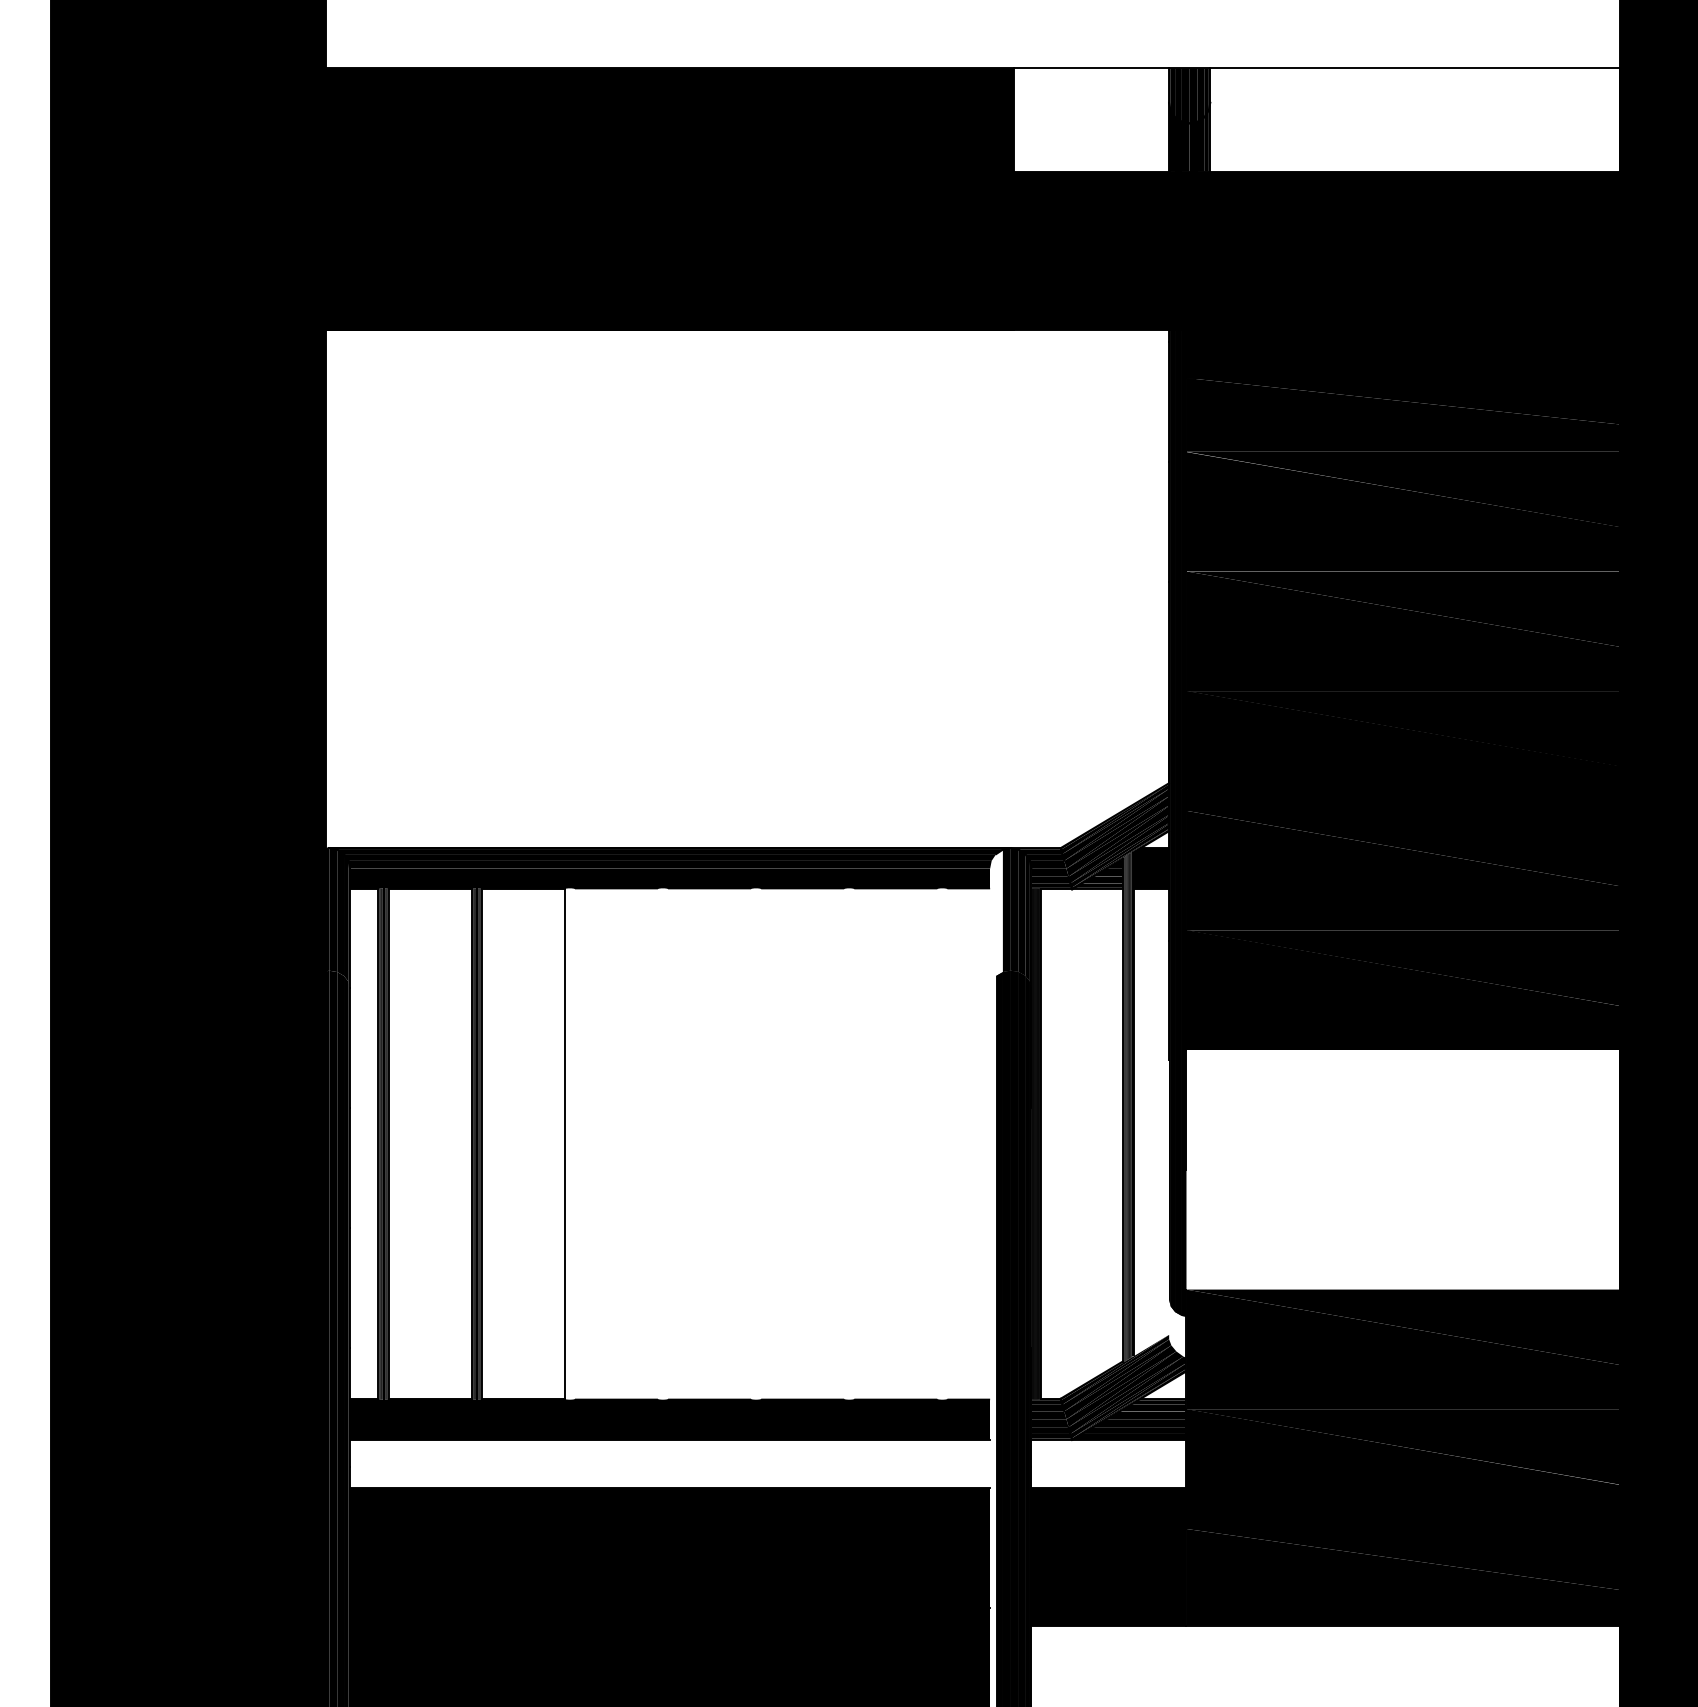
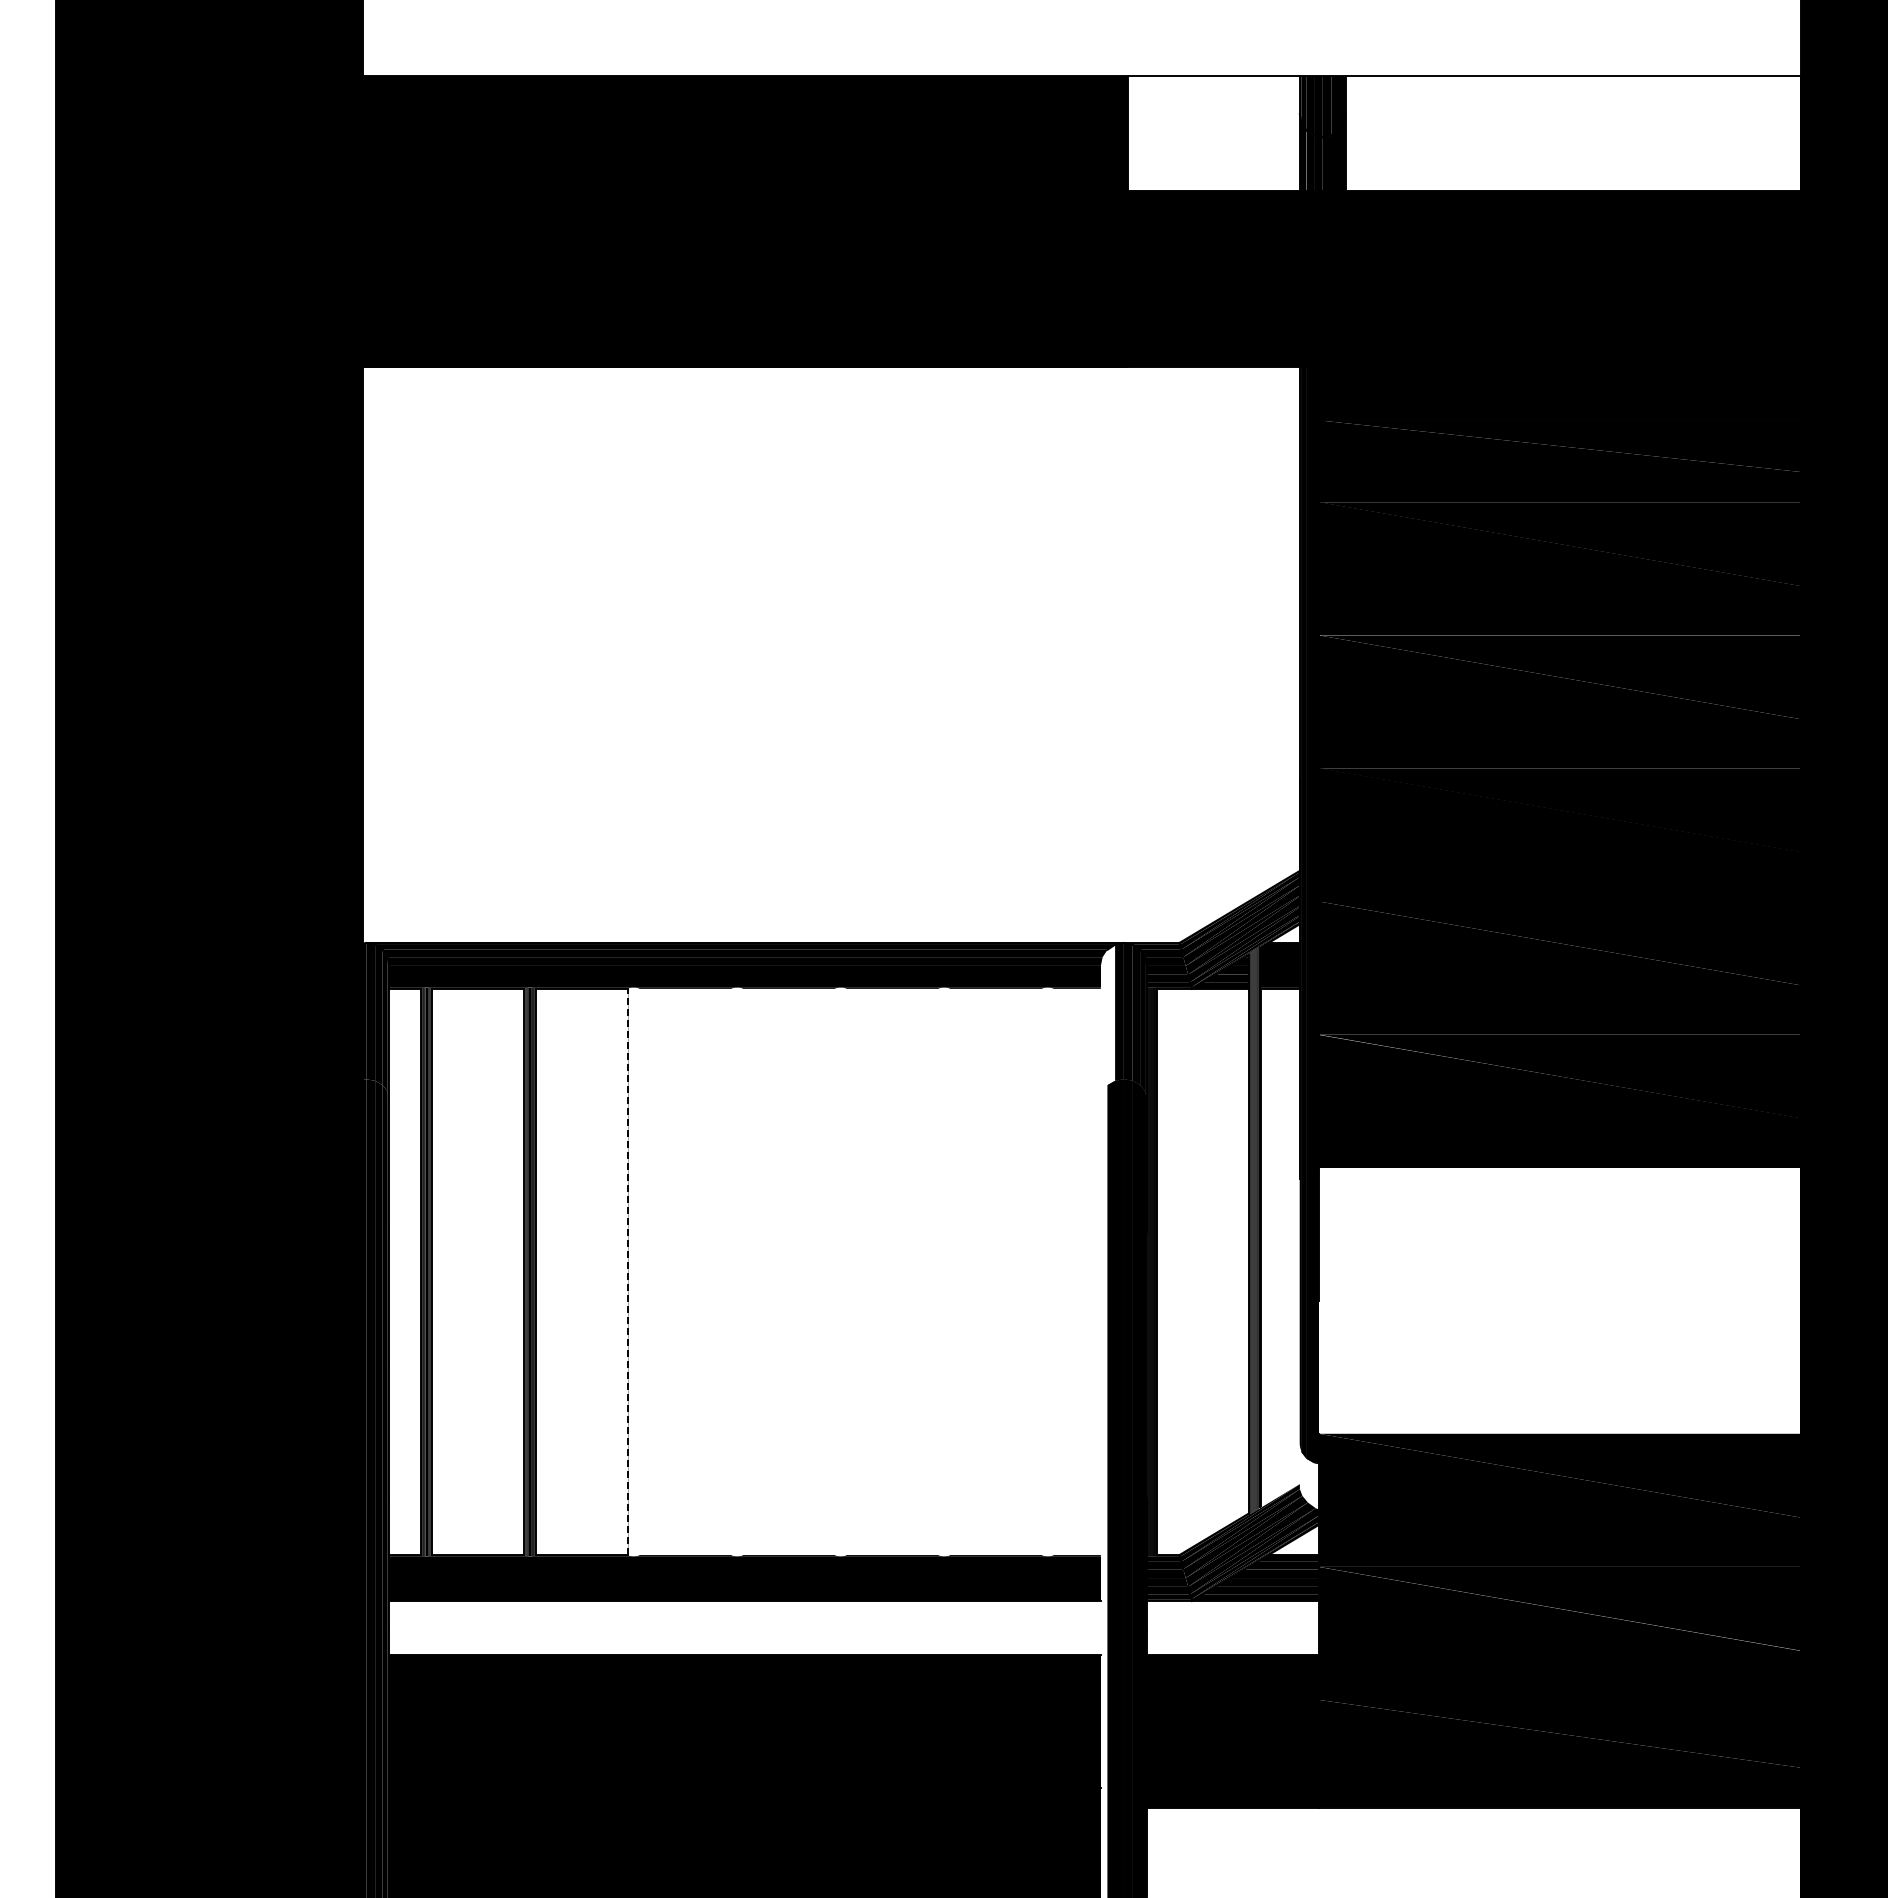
line: (564, 1143) -> (627, 1271), solid -> dashed

